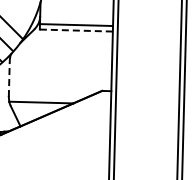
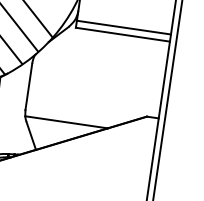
line: (76, 30) -> (123, 34), dashed -> solid
line: (9, 78) -> (29, 86), dashed -> solid

